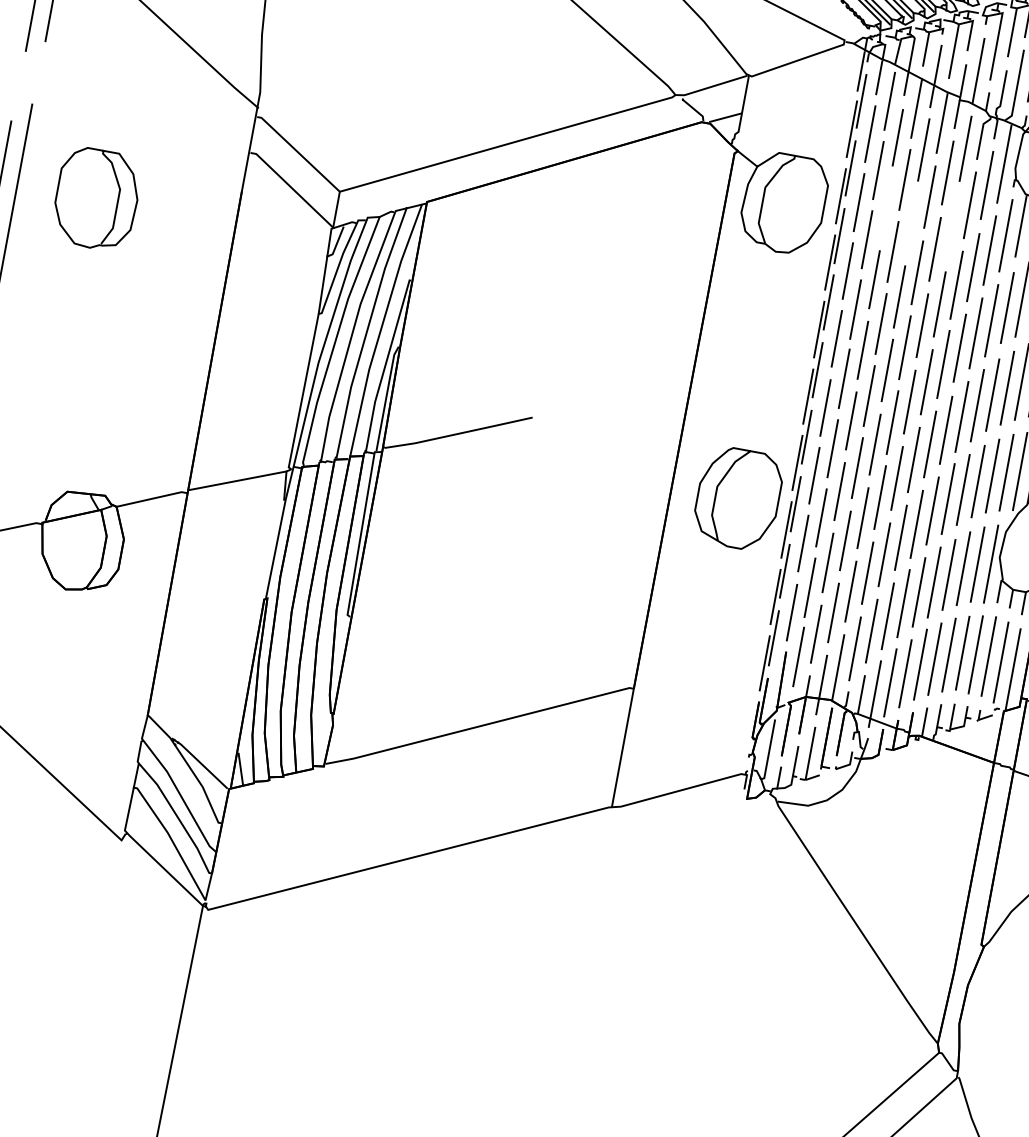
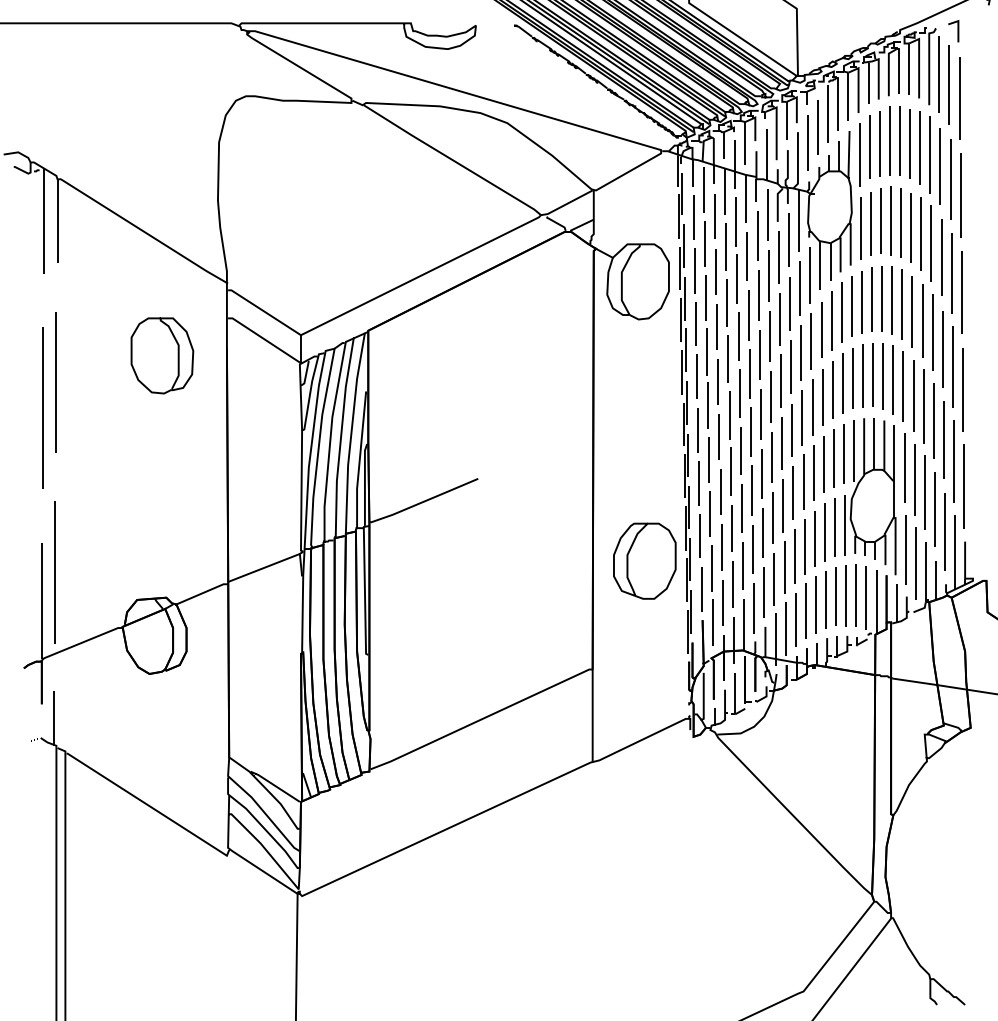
curve: (116, 202) -> (177, 355), moved
line: (885, 208) -> (715, 271), added
line: (910, 222) -> (736, 278), added
line: (952, 226) -> (768, 275), added
curve: (717, 493) -> (628, 560), moved

